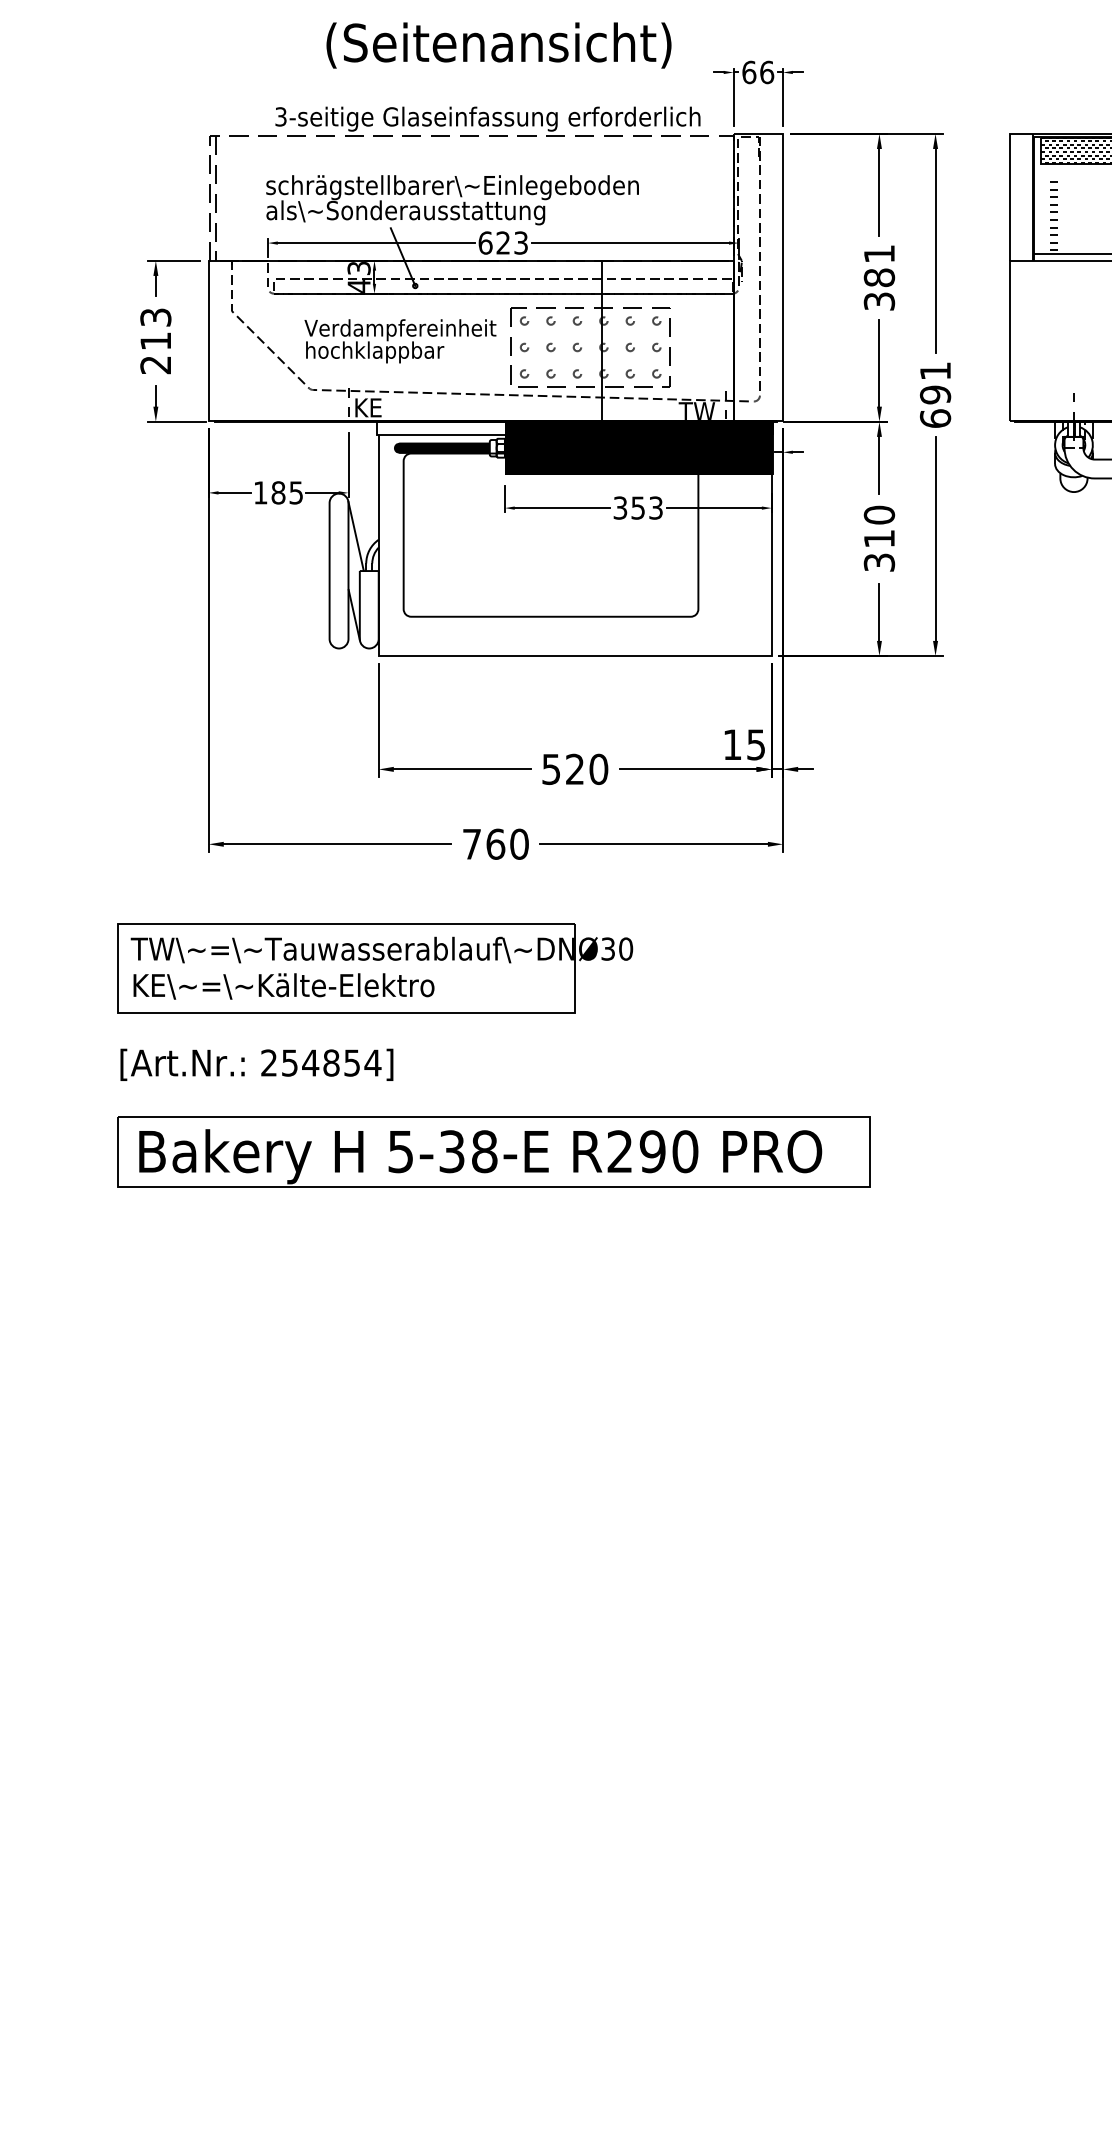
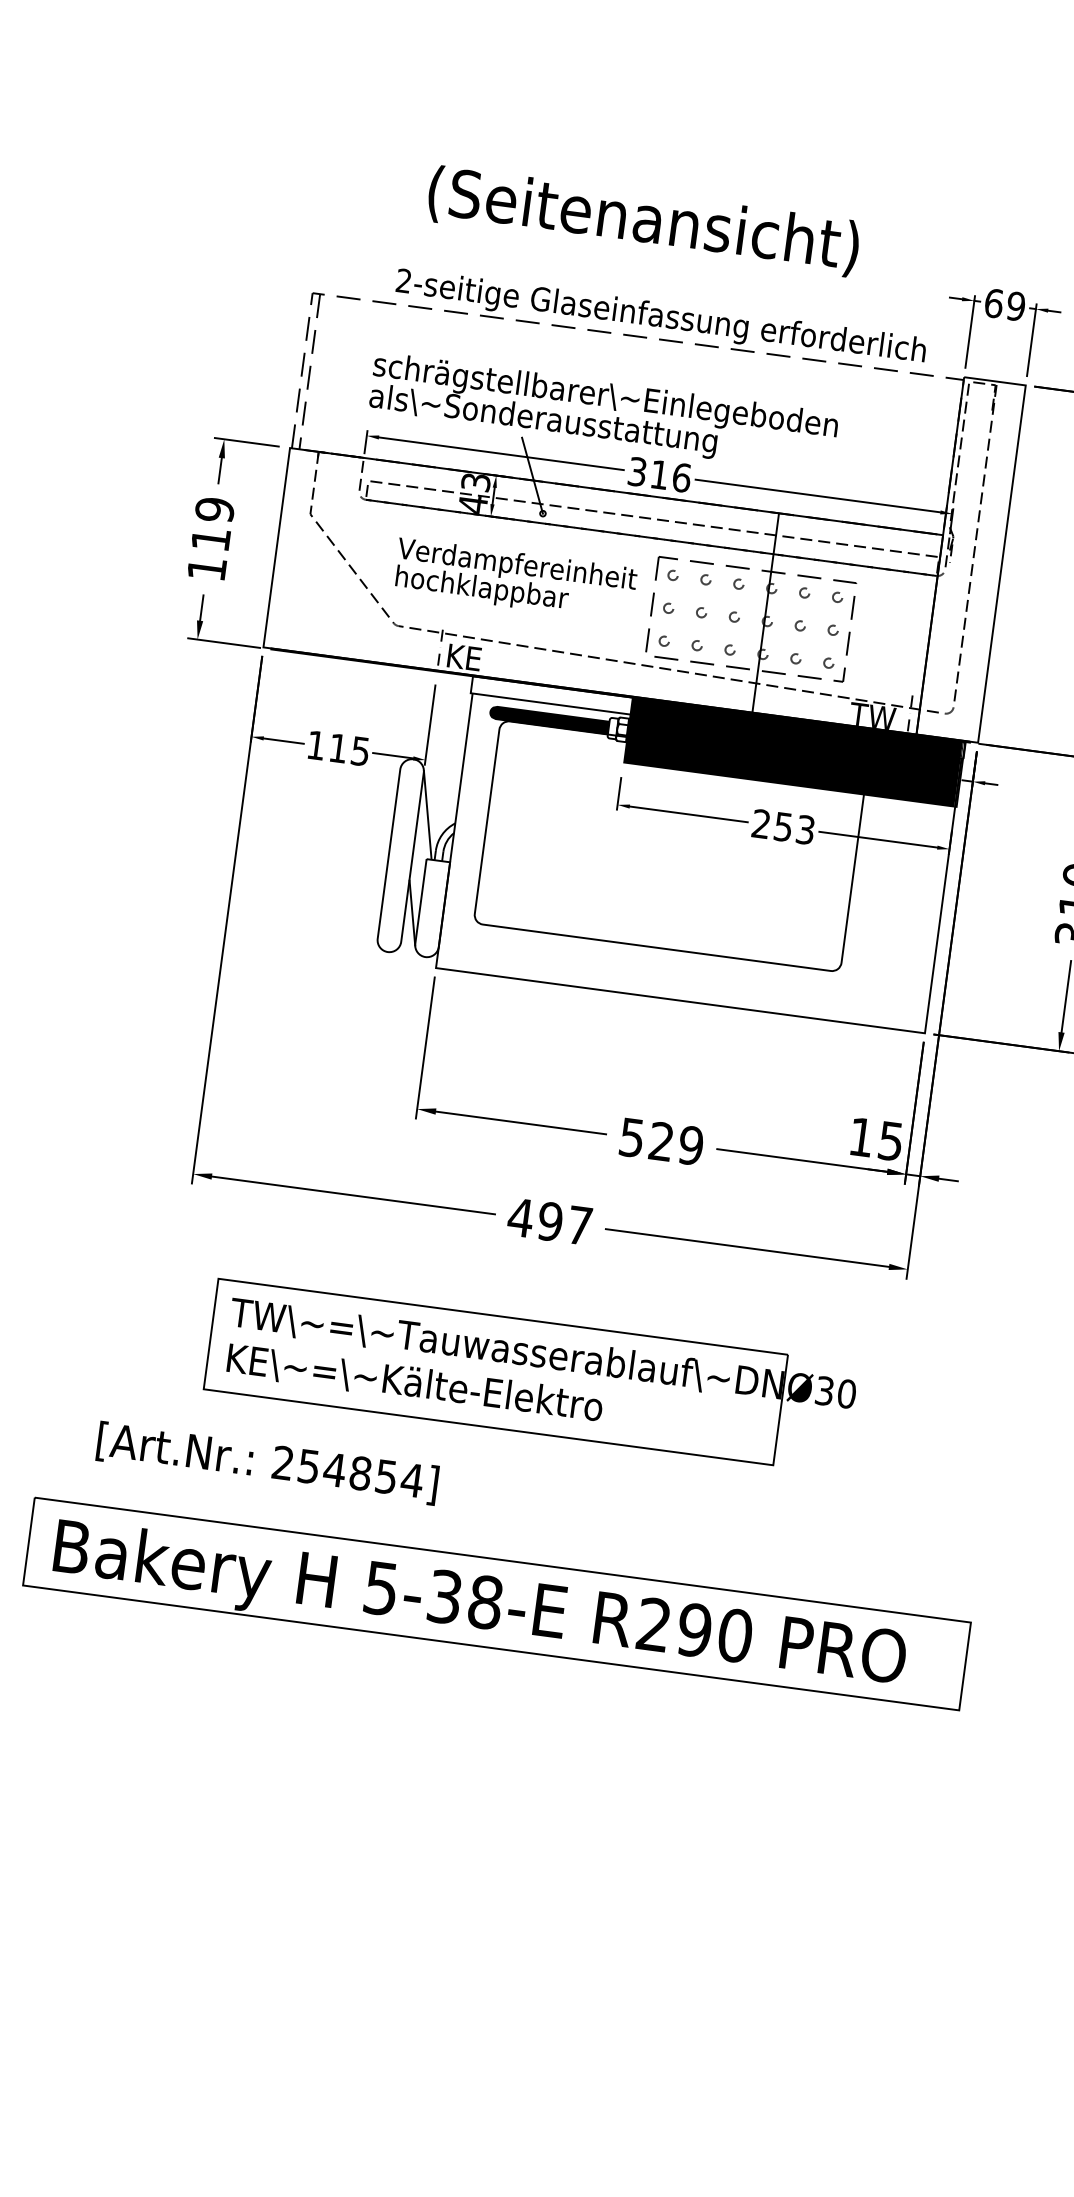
text: (498, 45) -> (643, 221), moved
text: (767, 72) -> (1016, 306), 66 -> 69
text: (280, 116) -> (403, 280), 3-seitige -> 2-seitige
text: (503, 242) -> (659, 474), 623 -> 316
text: (155, 341) -> (210, 539), 213 -> 119
text: (278, 492) -> (338, 747), 185 -> 115
text: (620, 507) -> (761, 823), 353 -> 253
text: (598, 769) -> (690, 1145), 520 -> 529
text: (495, 843) -> (550, 1220), 760 -> 497
part: (375, 968) -> (531, 1376), moved
text: (256, 1064) -> (267, 1462), moved

